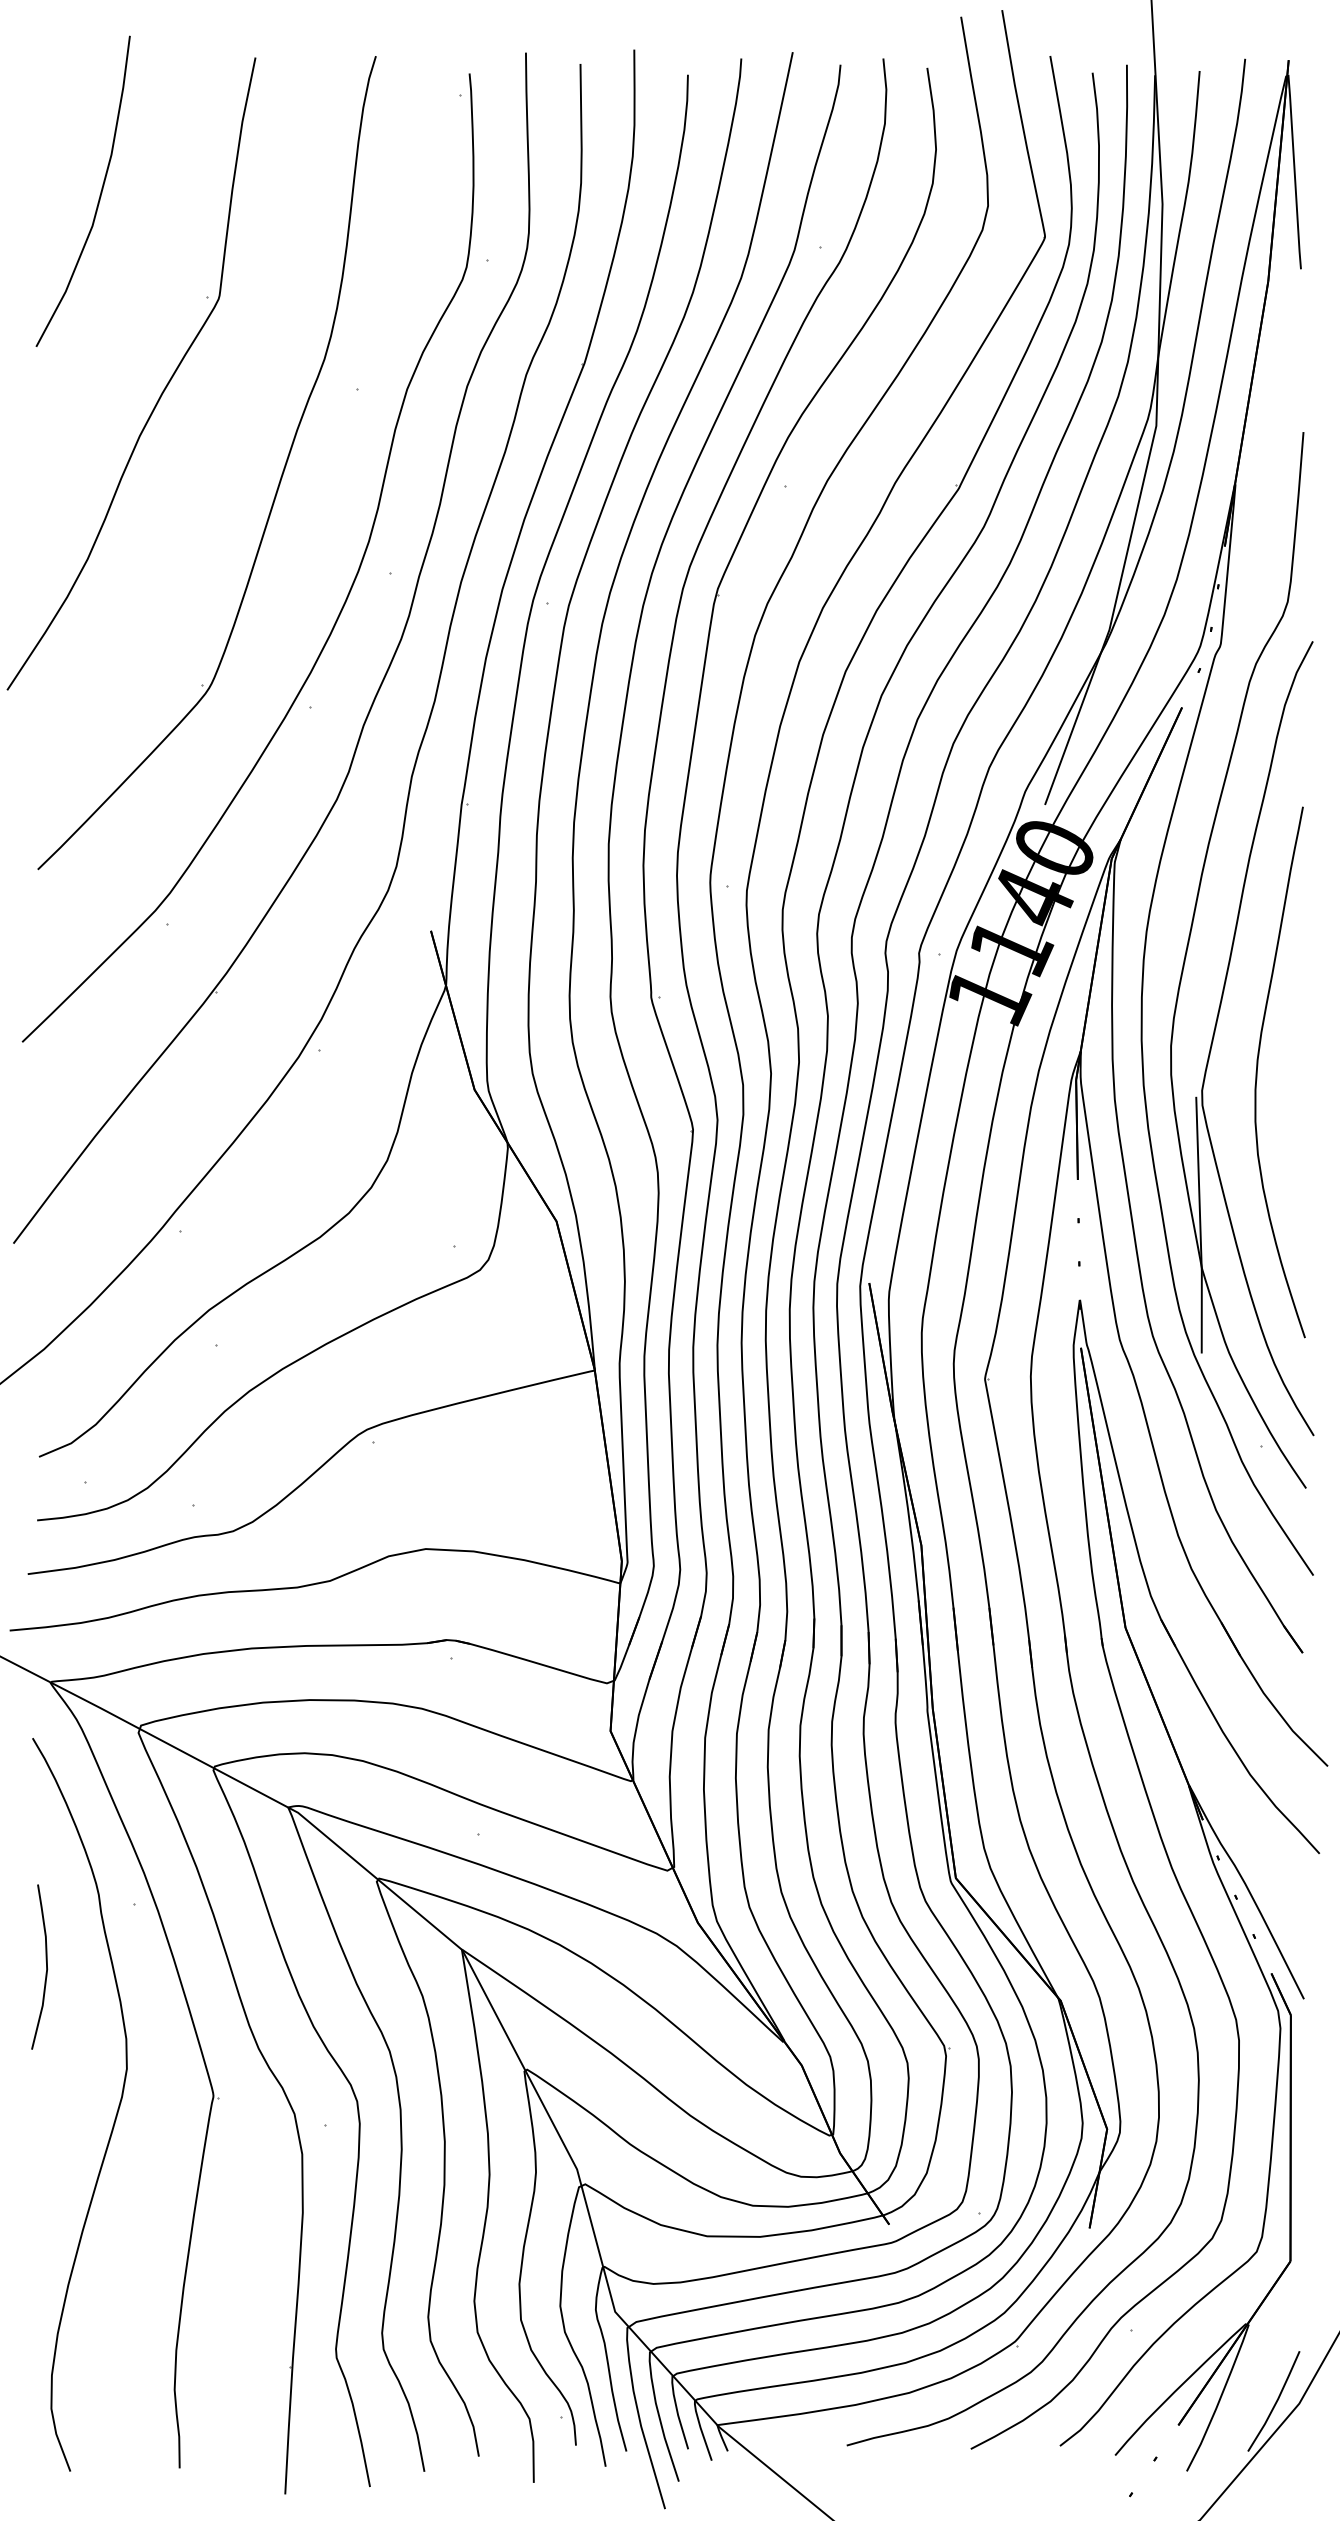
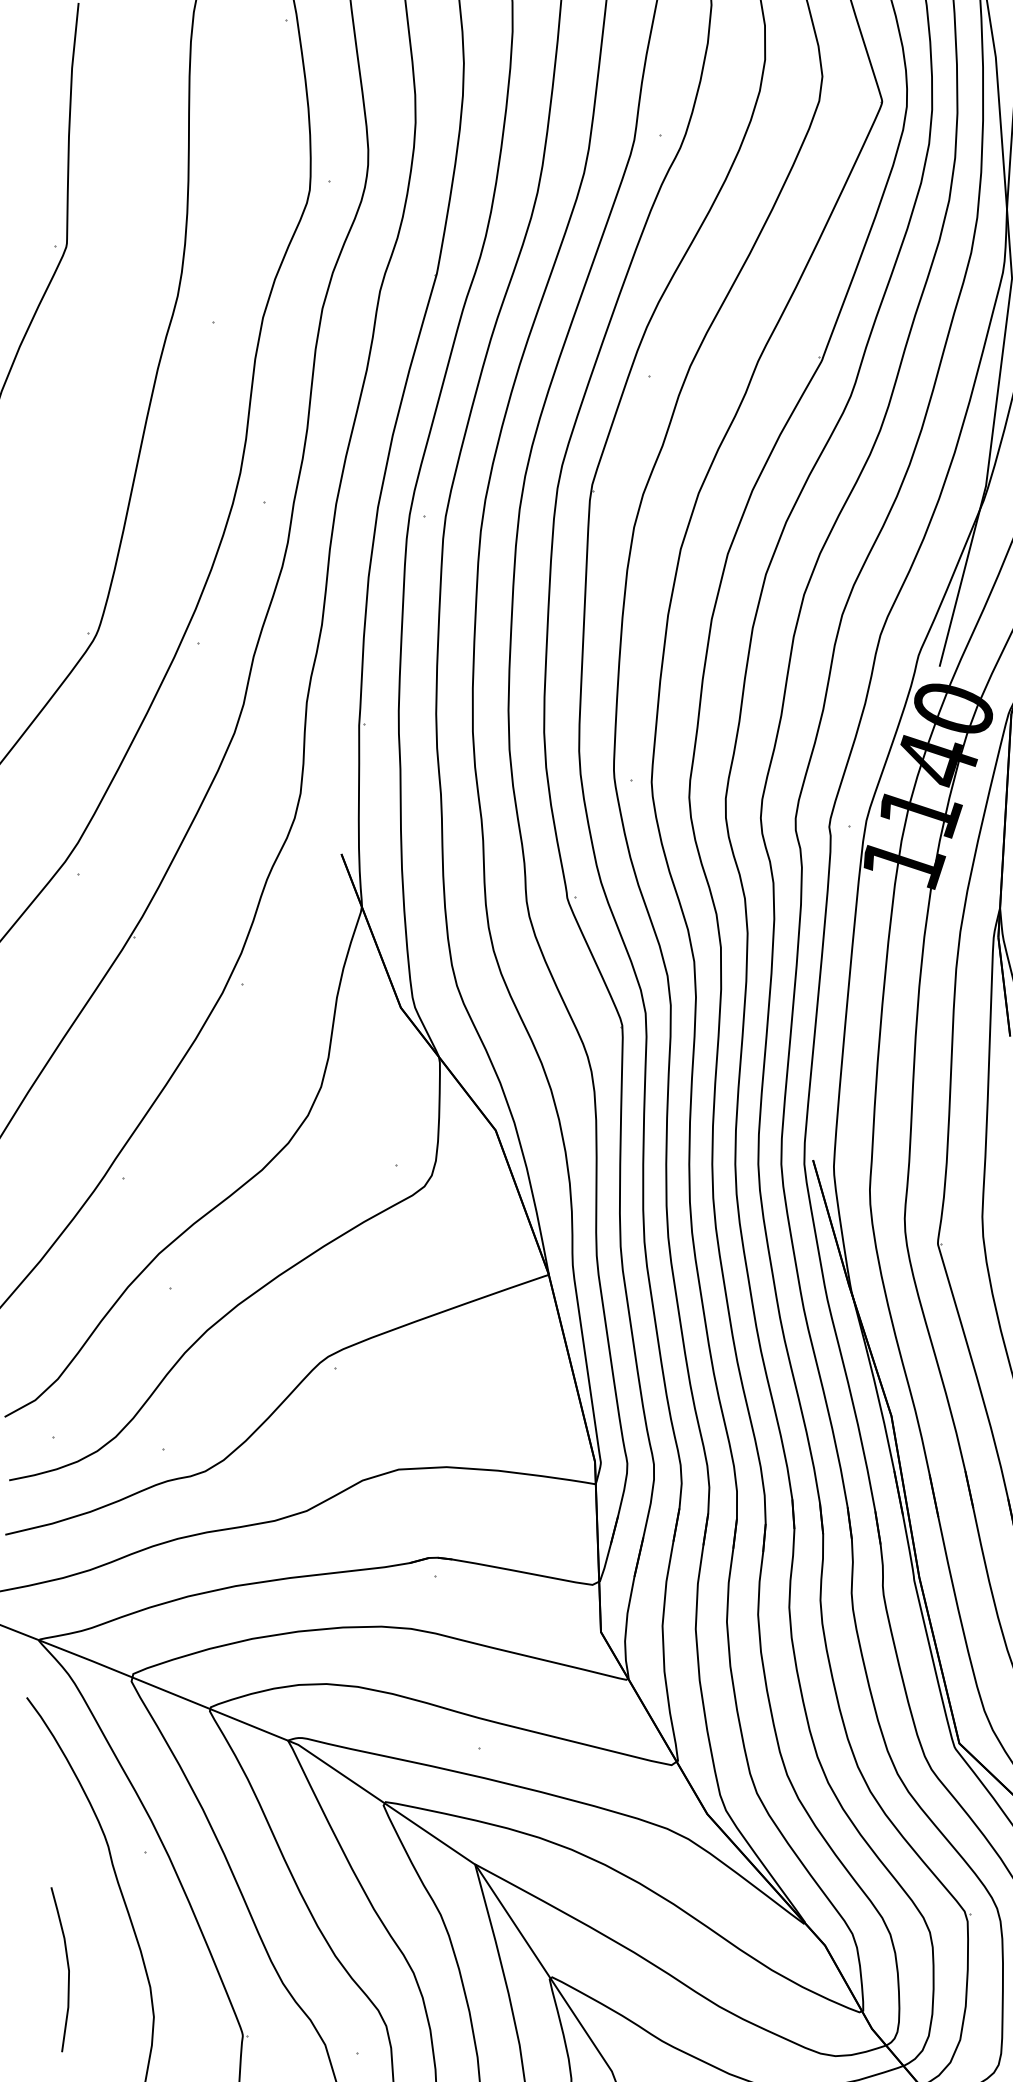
curve: (46, 1966) -> (68, 1968), moved

